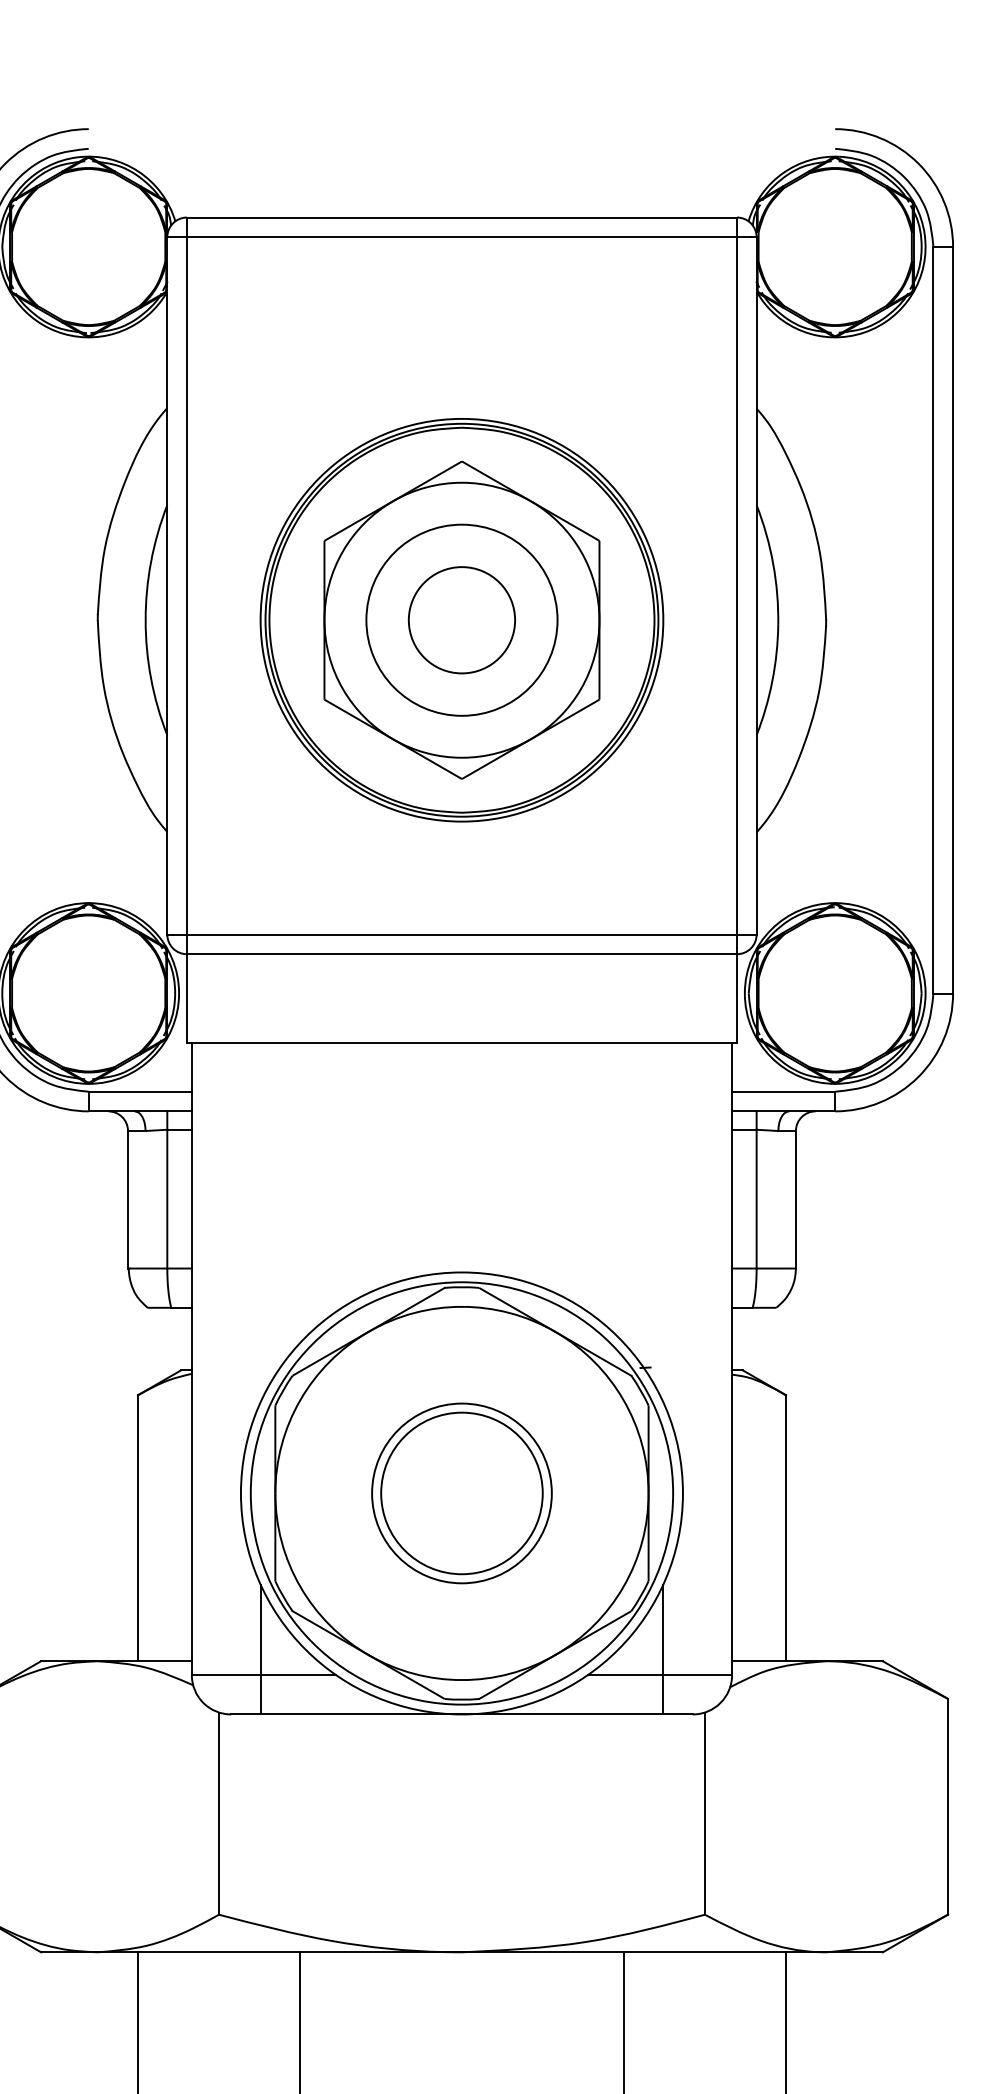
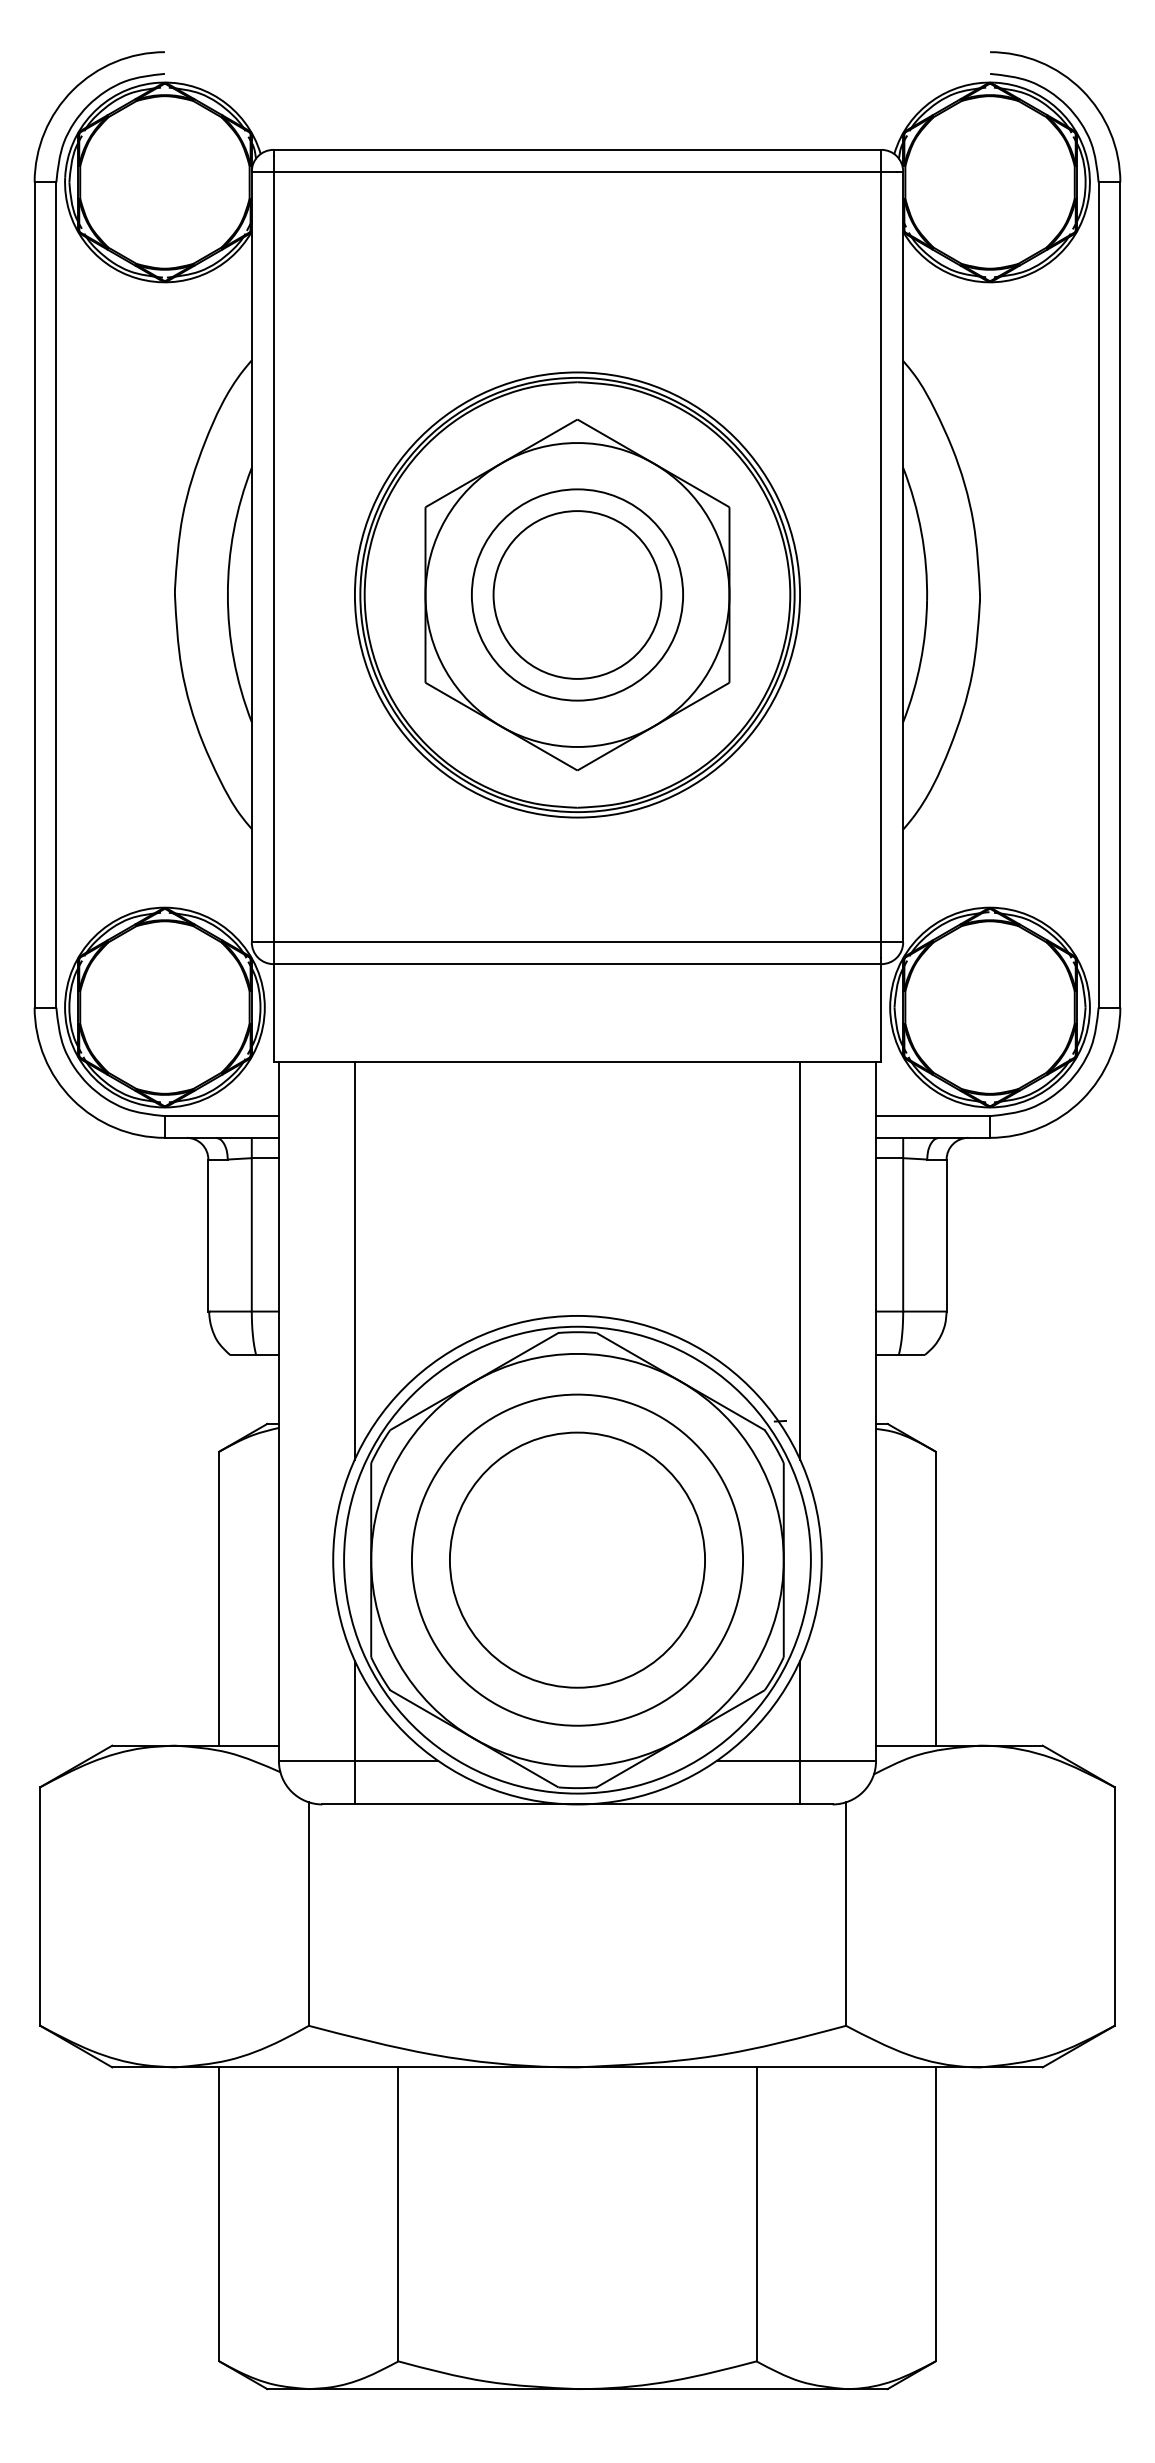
circle: (461, 619) -> (577, 594), size x1.43
line: (260, 1222) -> (354, 1260), added
line: (663, 1222) -> (800, 1260), added
circle: (461, 1492) -> (577, 1559), size x1.43
circle: (461, 1492) -> (577, 1559), size x1.67

